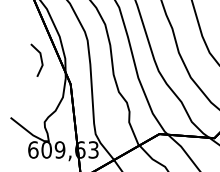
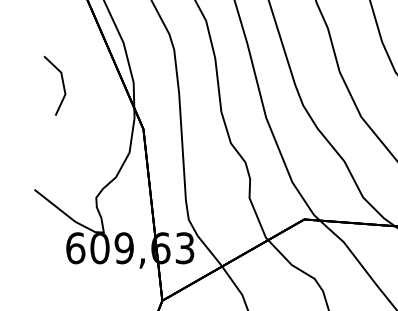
line: (40, 59) -> (61, 84), moved

